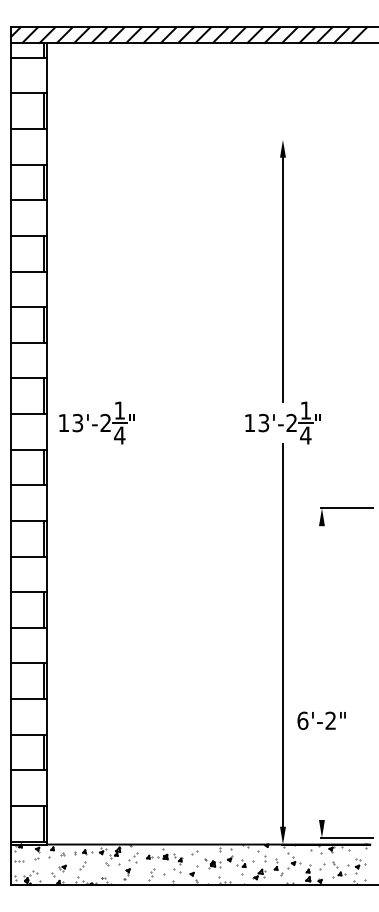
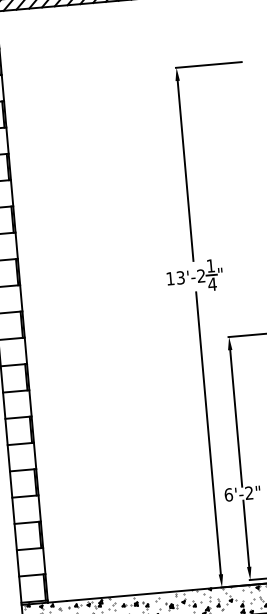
line: (326, 139) -> (208, 64), added
part: (96, 422) -> (57, 288), removed
line: (321, 618) -> (235, 418), added
line: (321, 775) -> (245, 534), added

